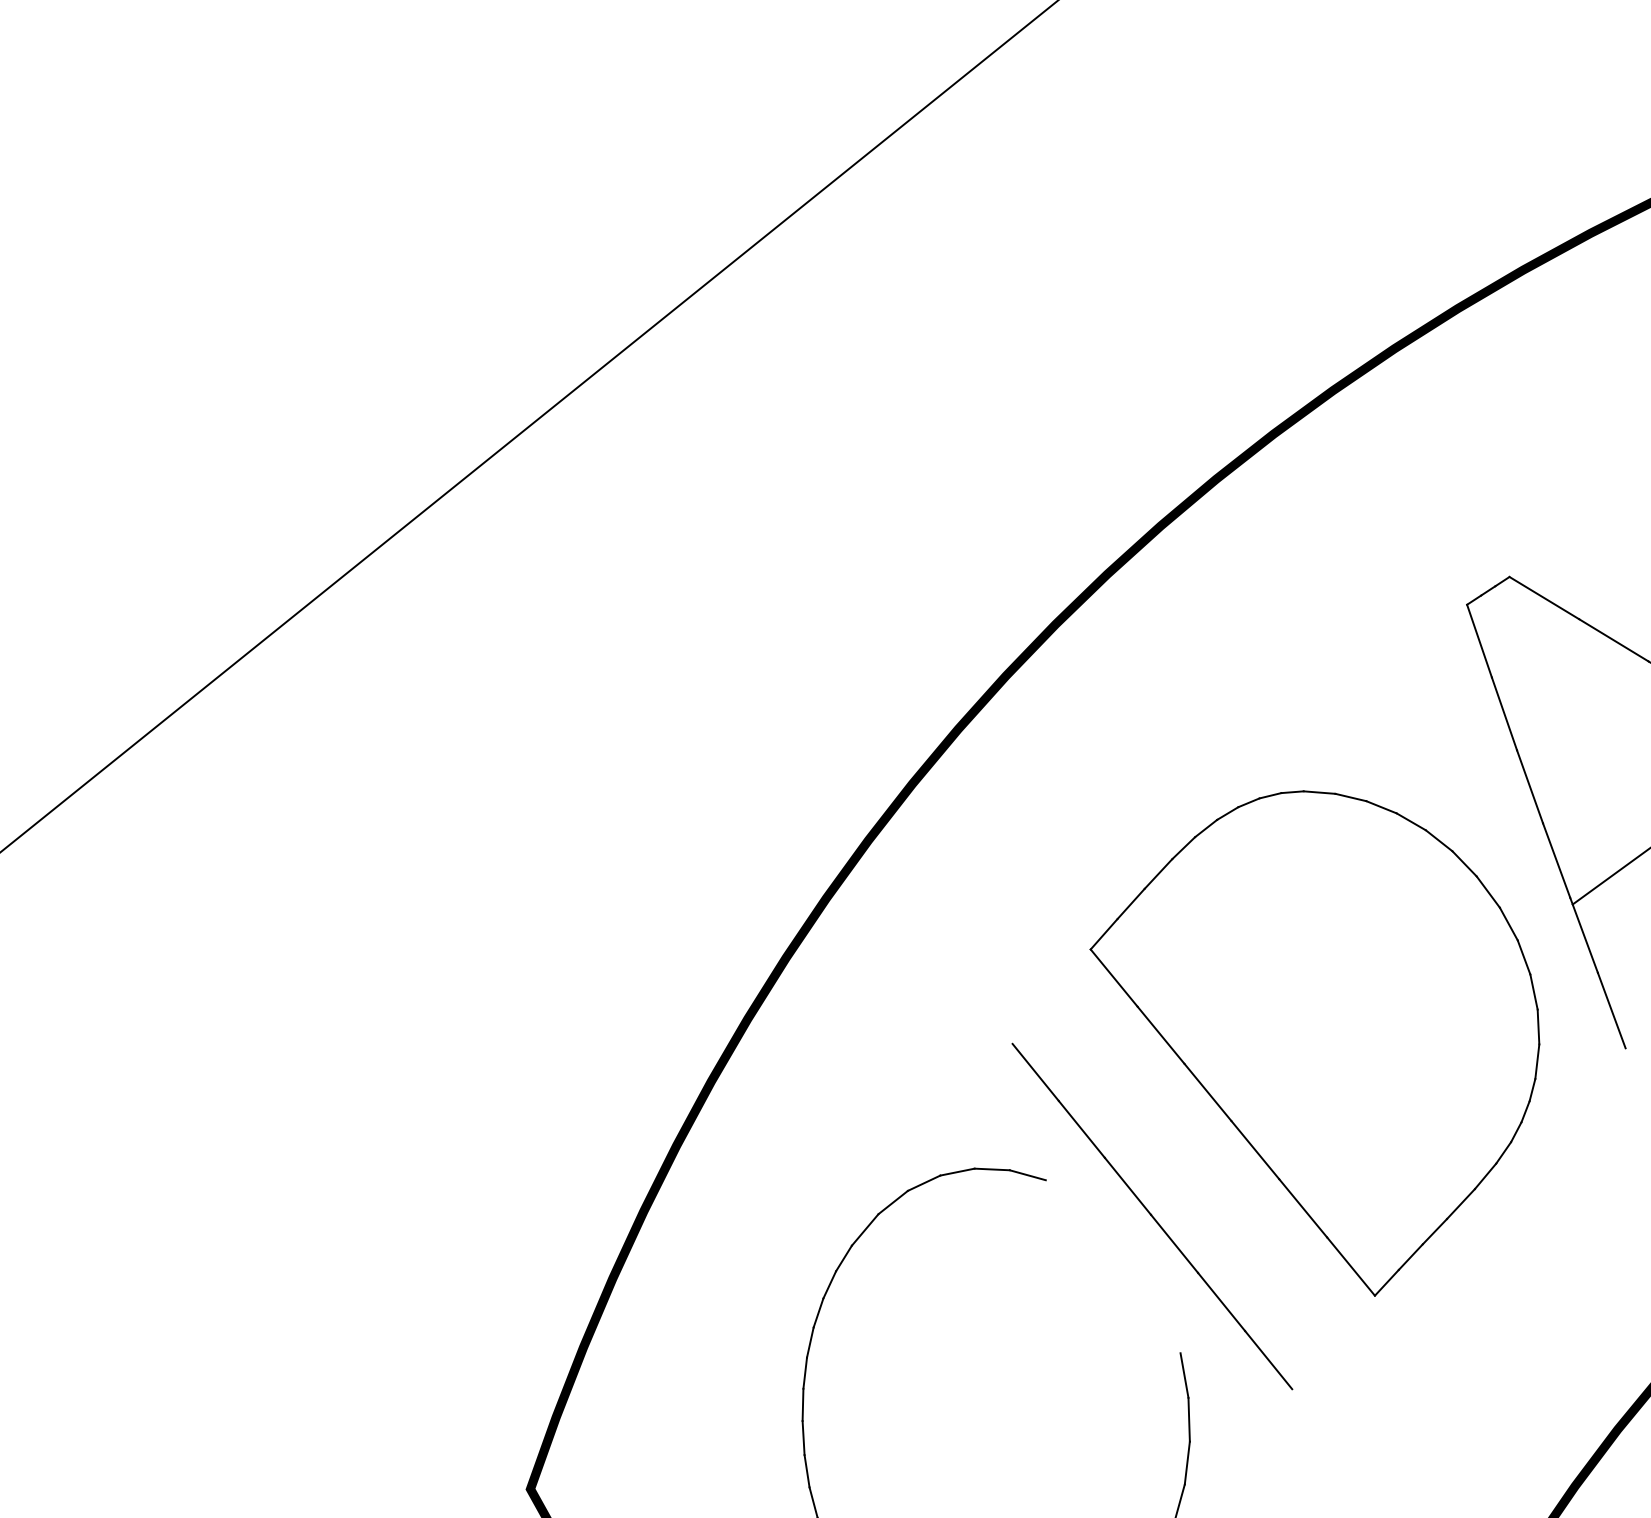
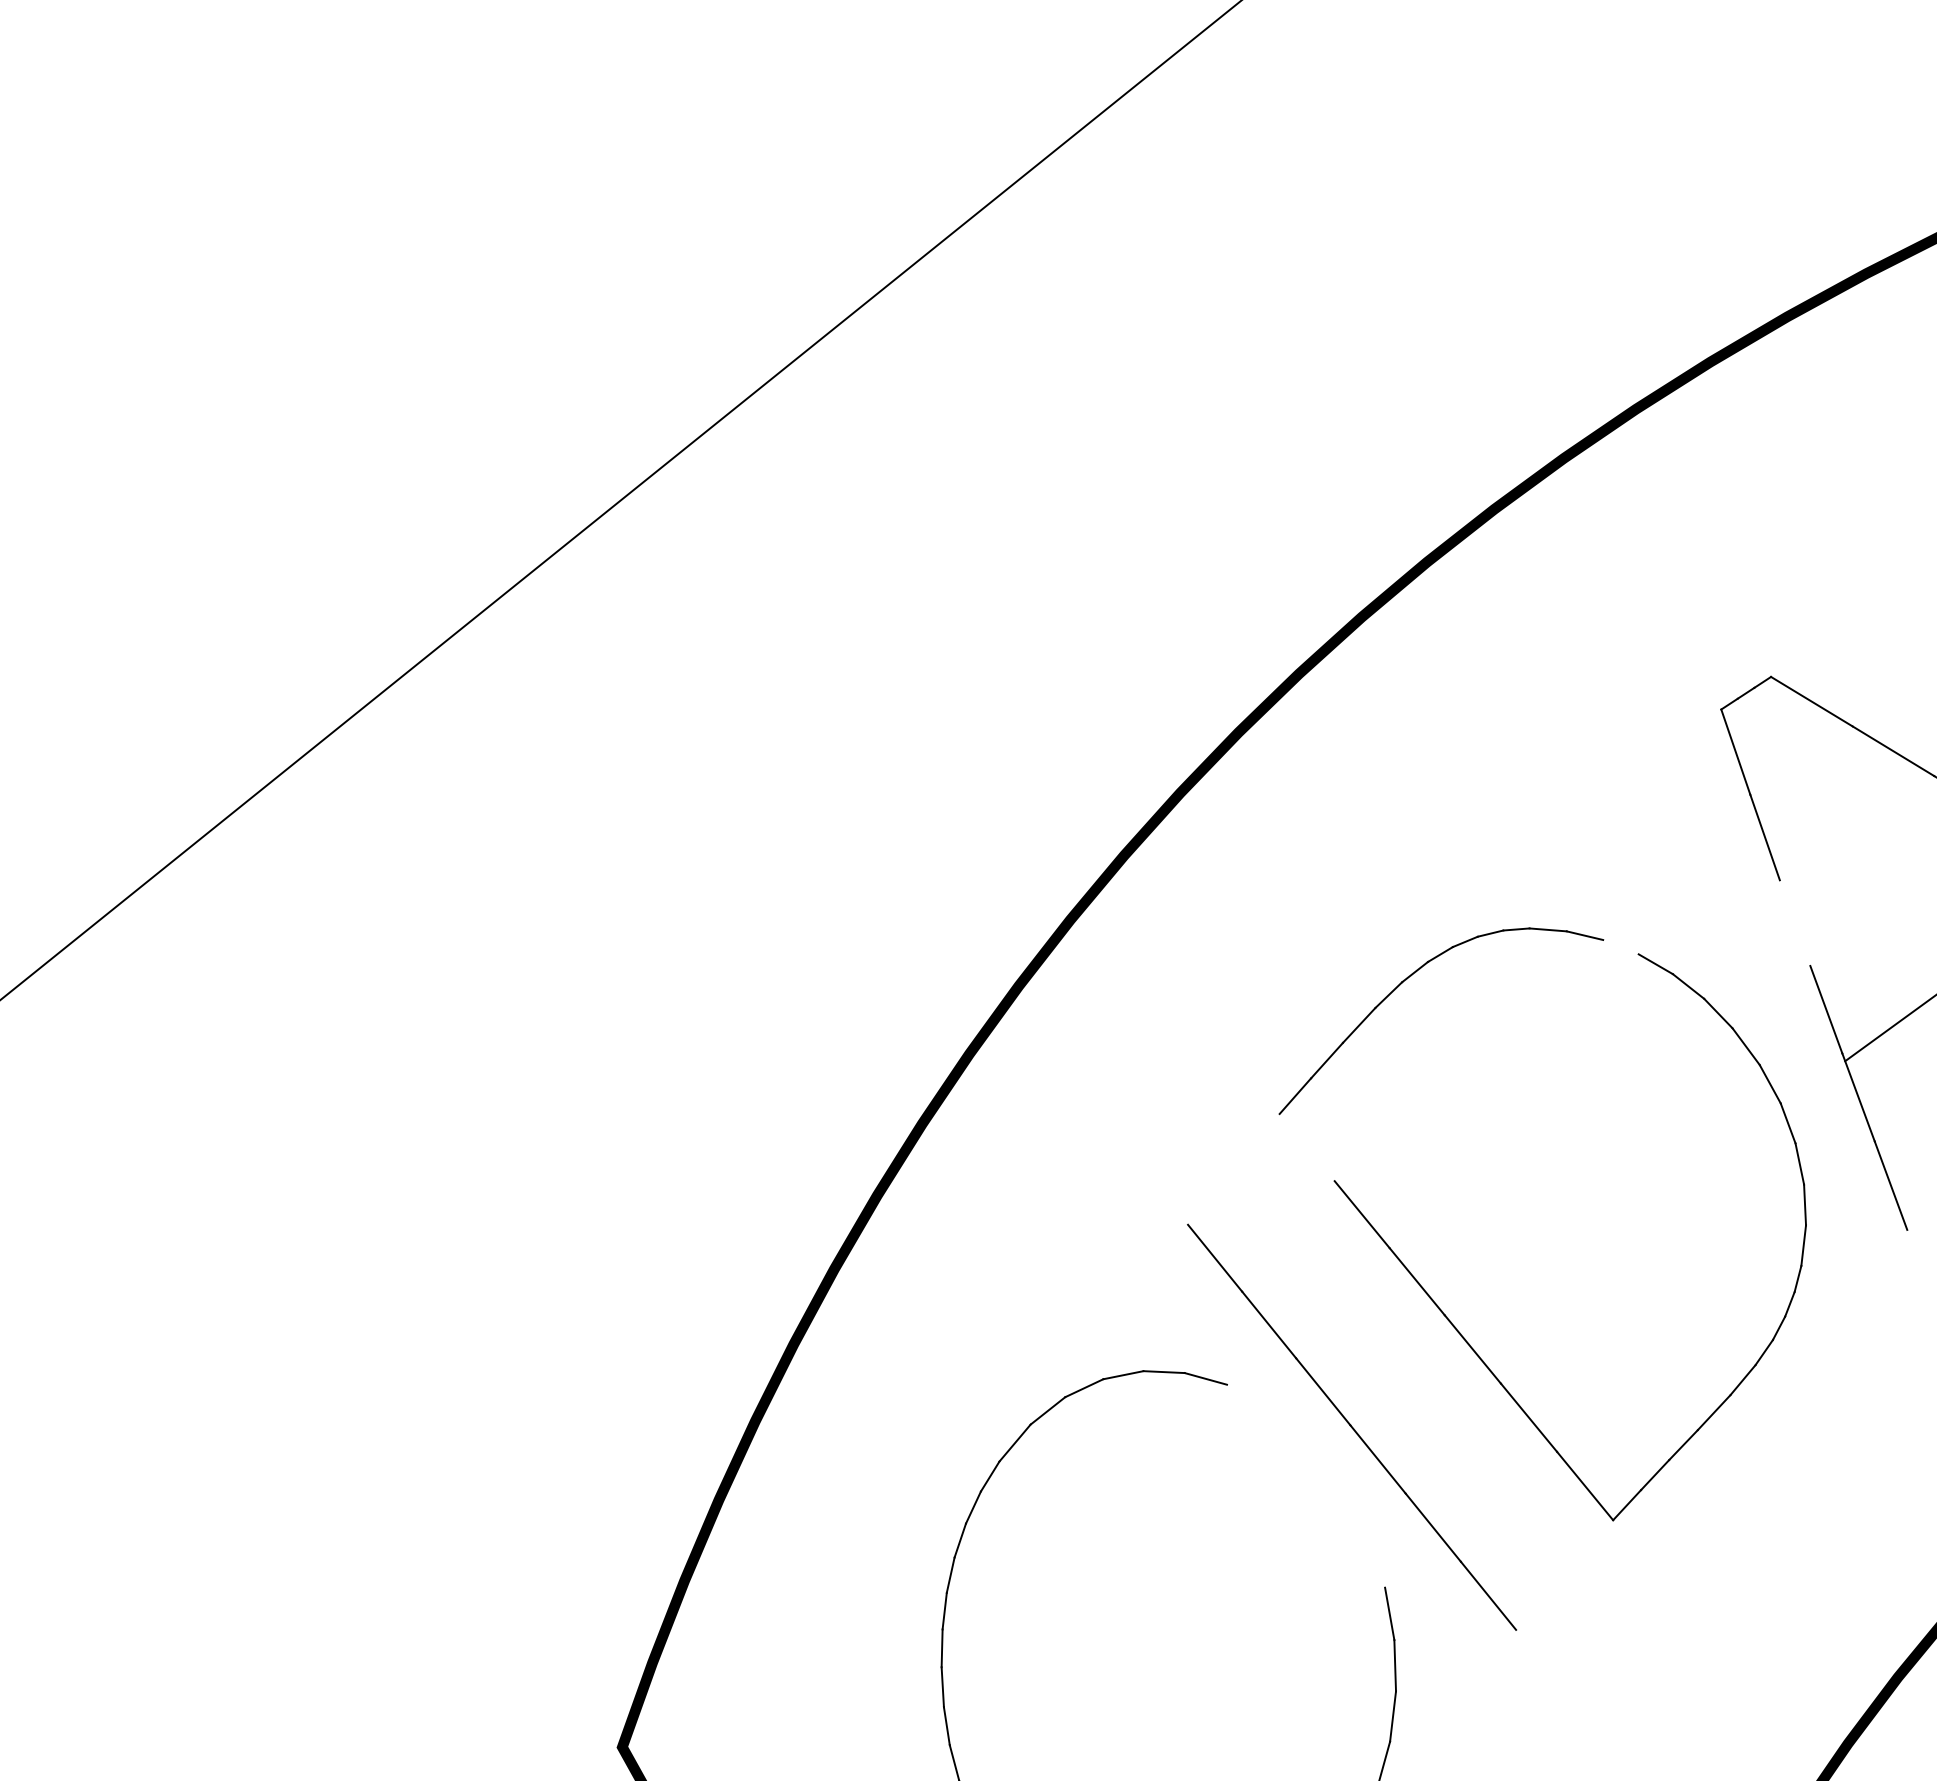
line: (1529, 786) -> (1794, 922), removed
line: (1381, 807) -> (1620, 947), removed
line: (1113, 978) -> (1306, 1147), removed

